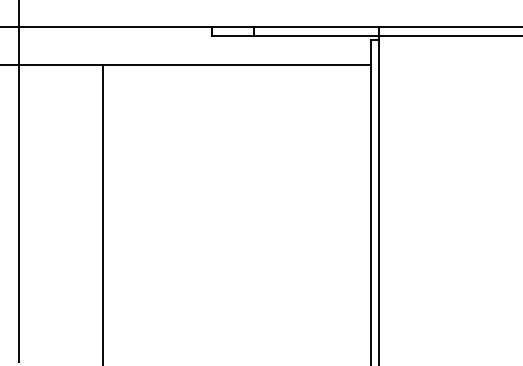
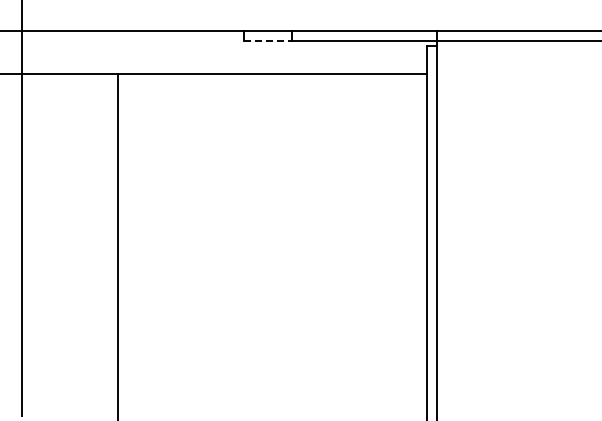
line: (233, 35) -> (268, 40), solid -> dashed

